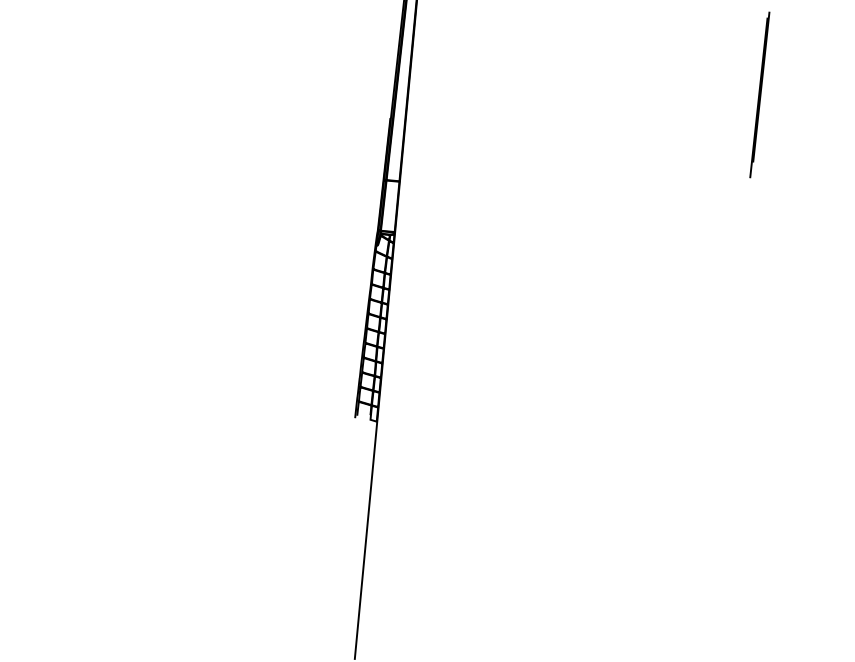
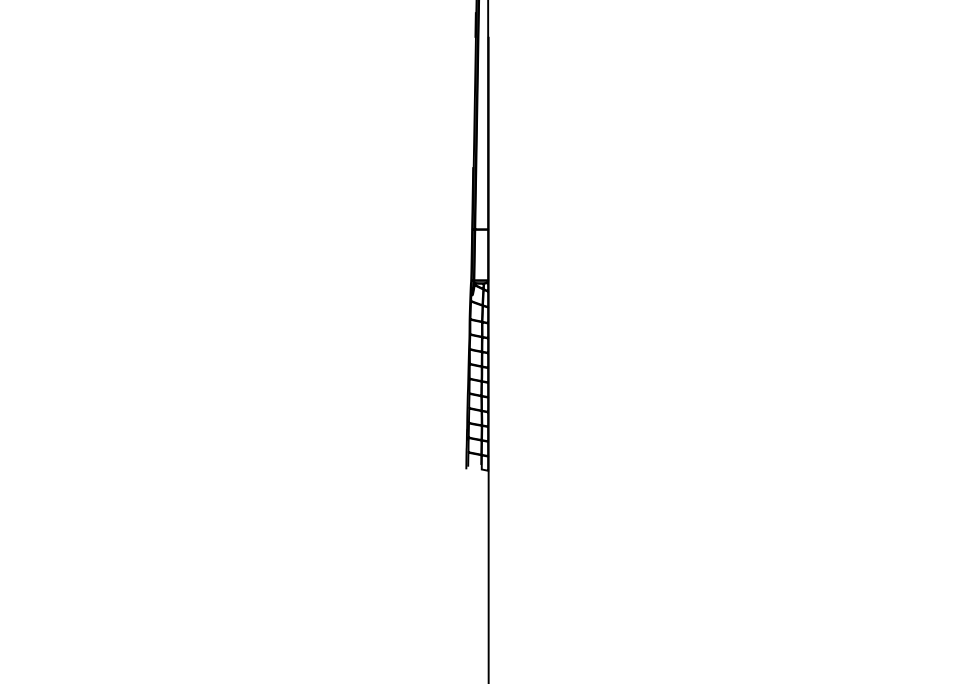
line: (759, 94) -> (838, 109), removed

